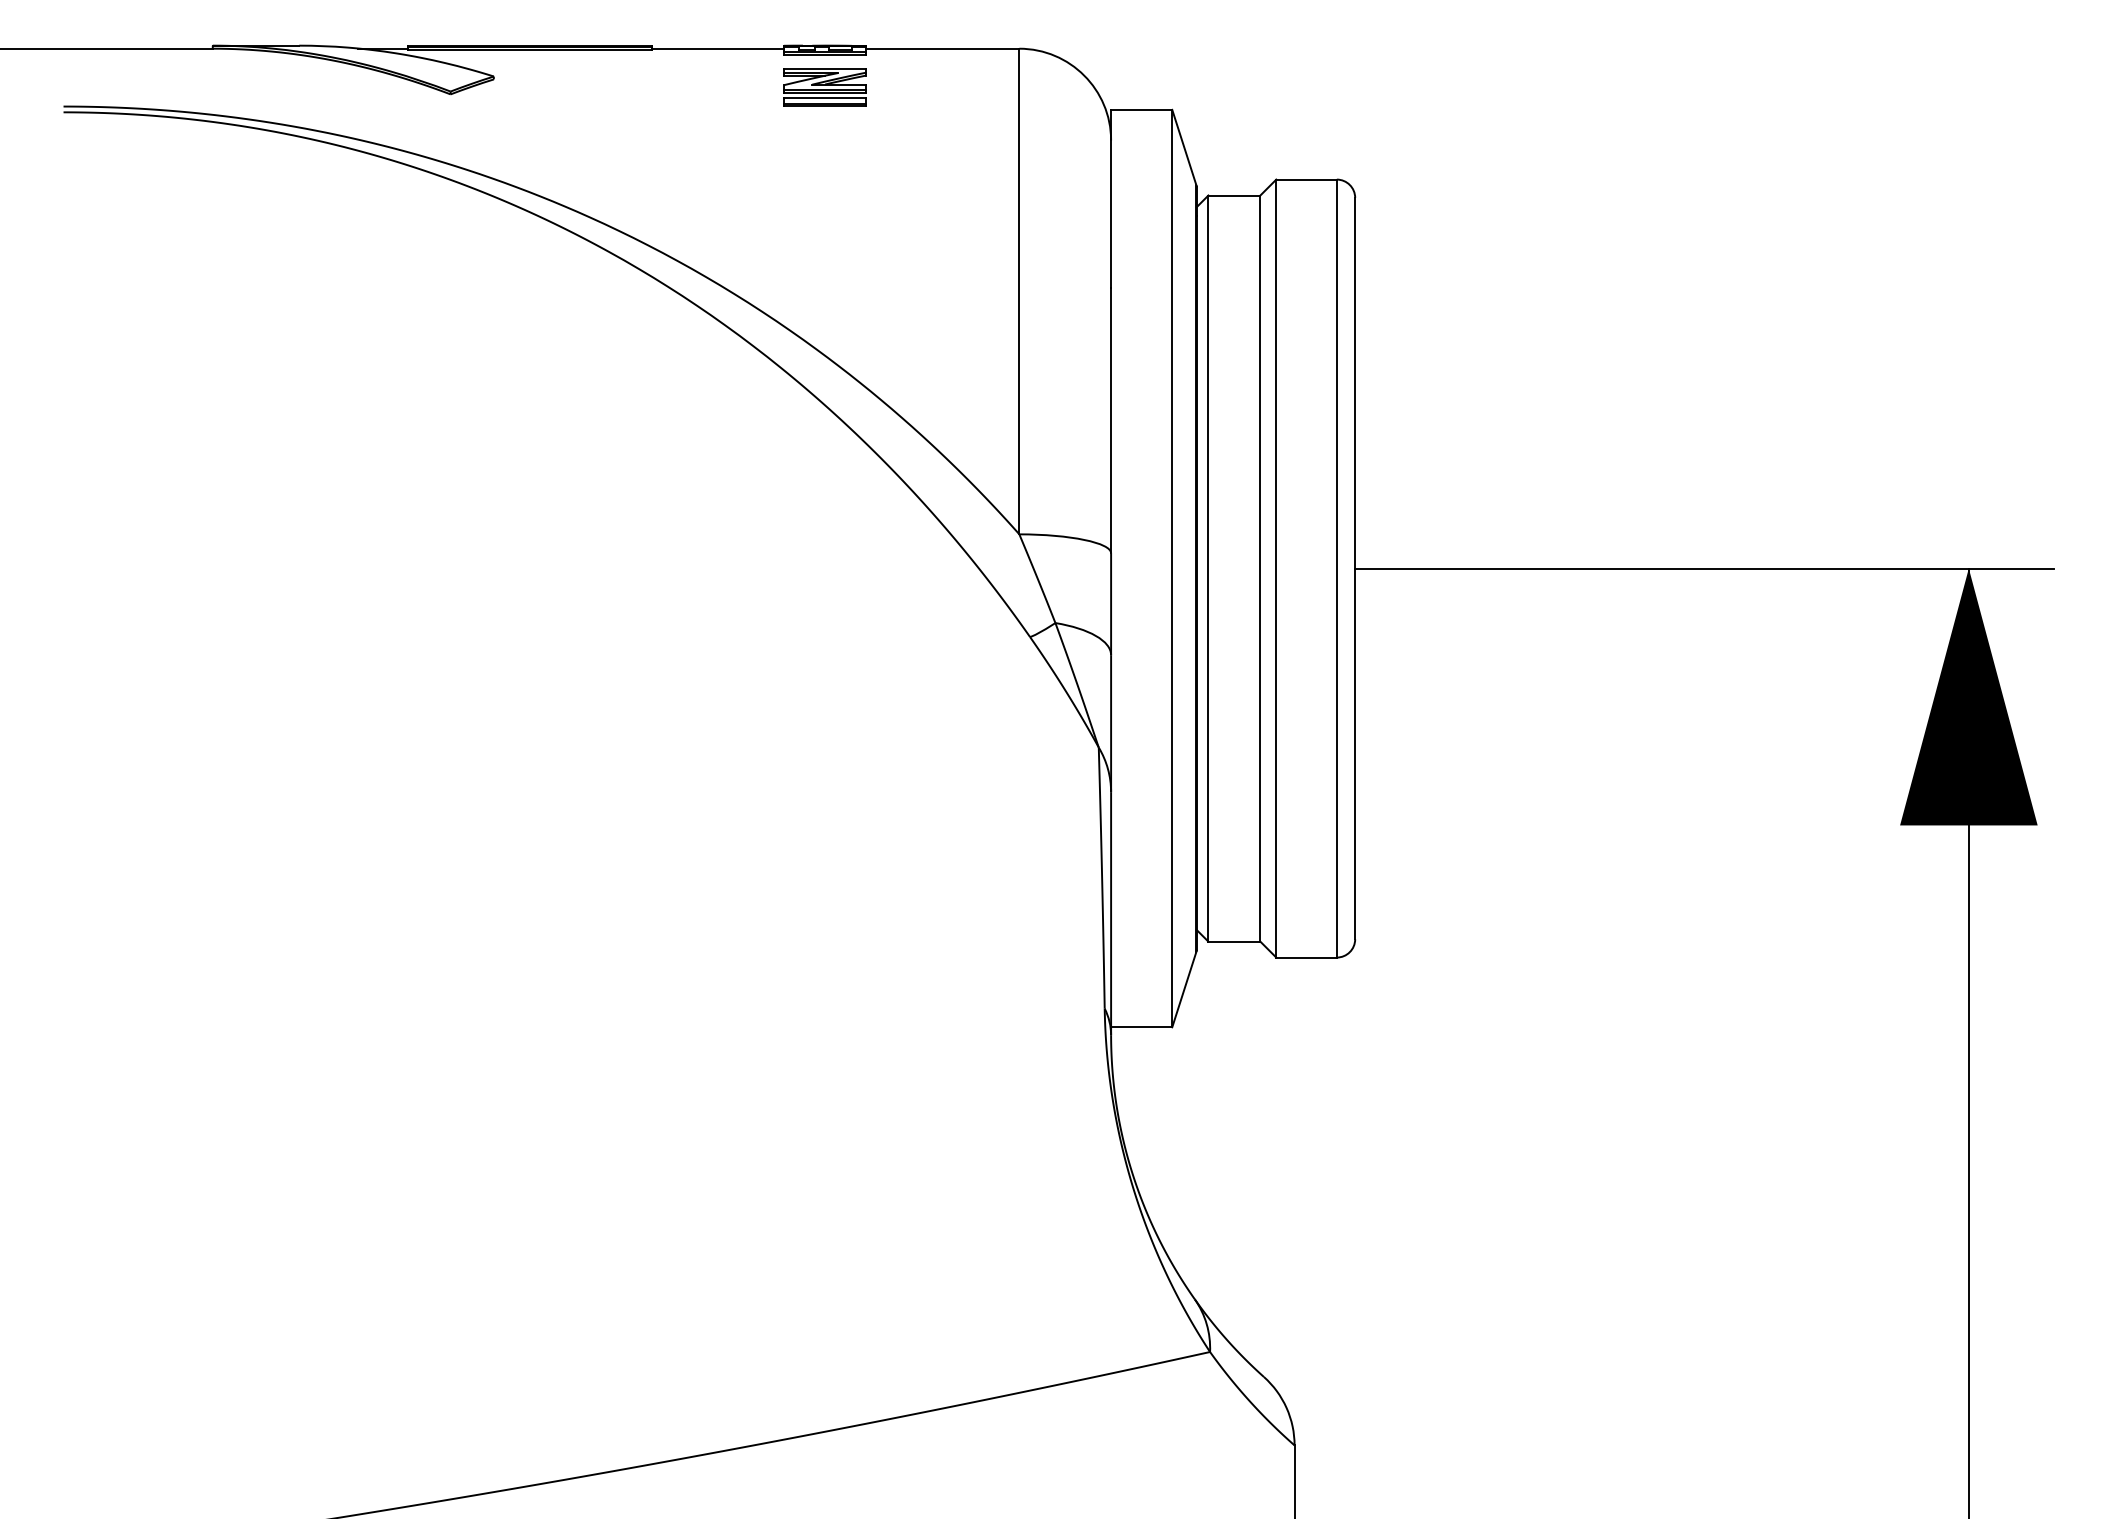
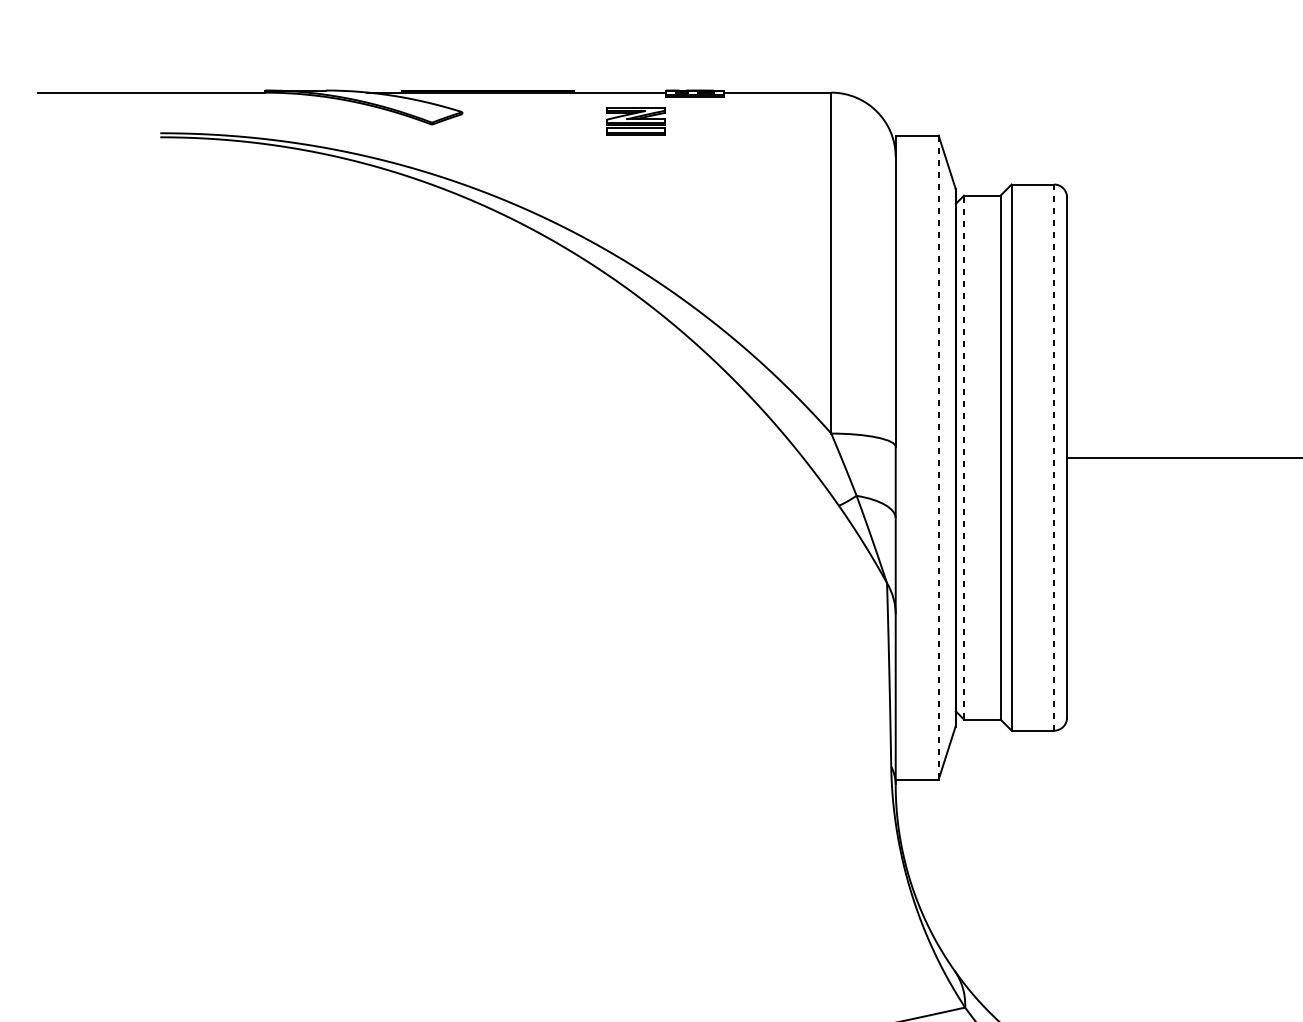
part: (824, 87) -> (635, 121), moved
line: (1172, 568) -> (938, 457), solid -> dashed
line: (1208, 568) -> (964, 457), solid -> dashed
line: (1336, 568) -> (1053, 457), solid -> dashed

